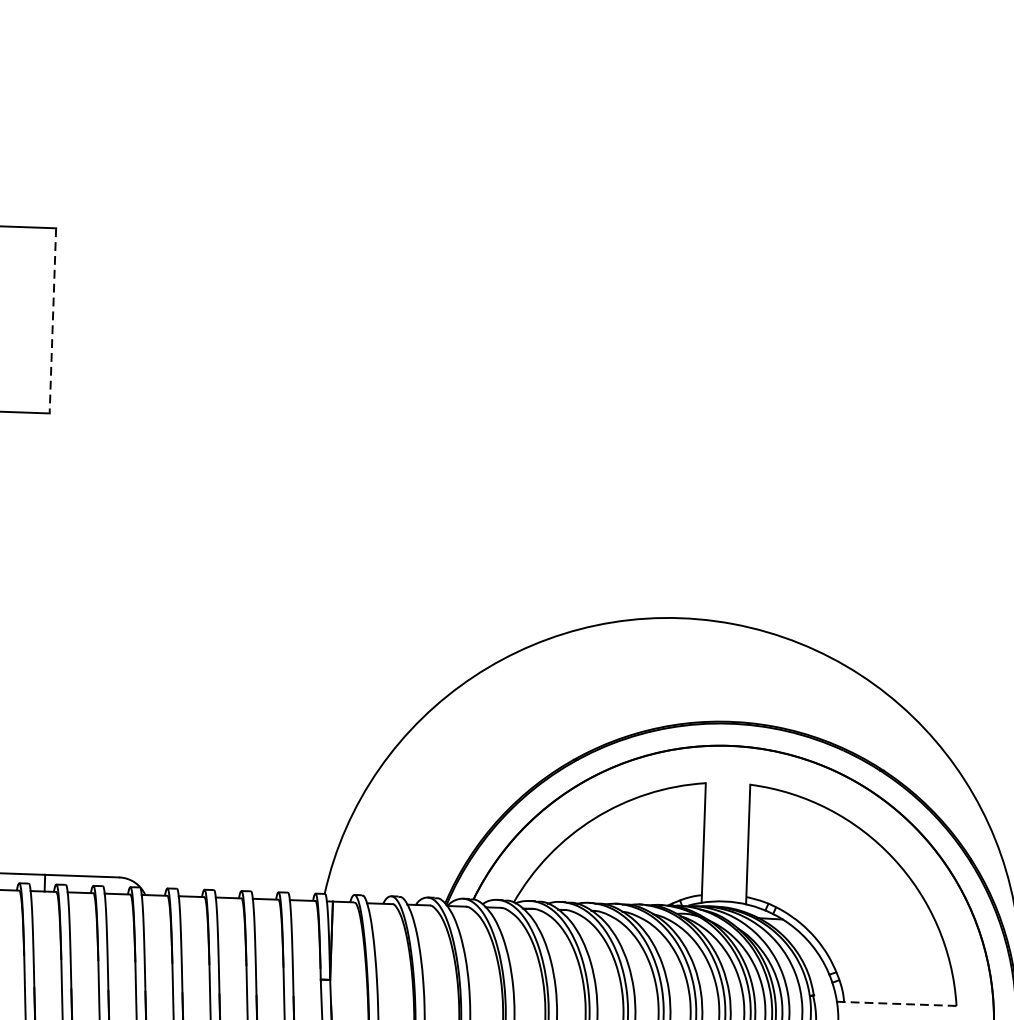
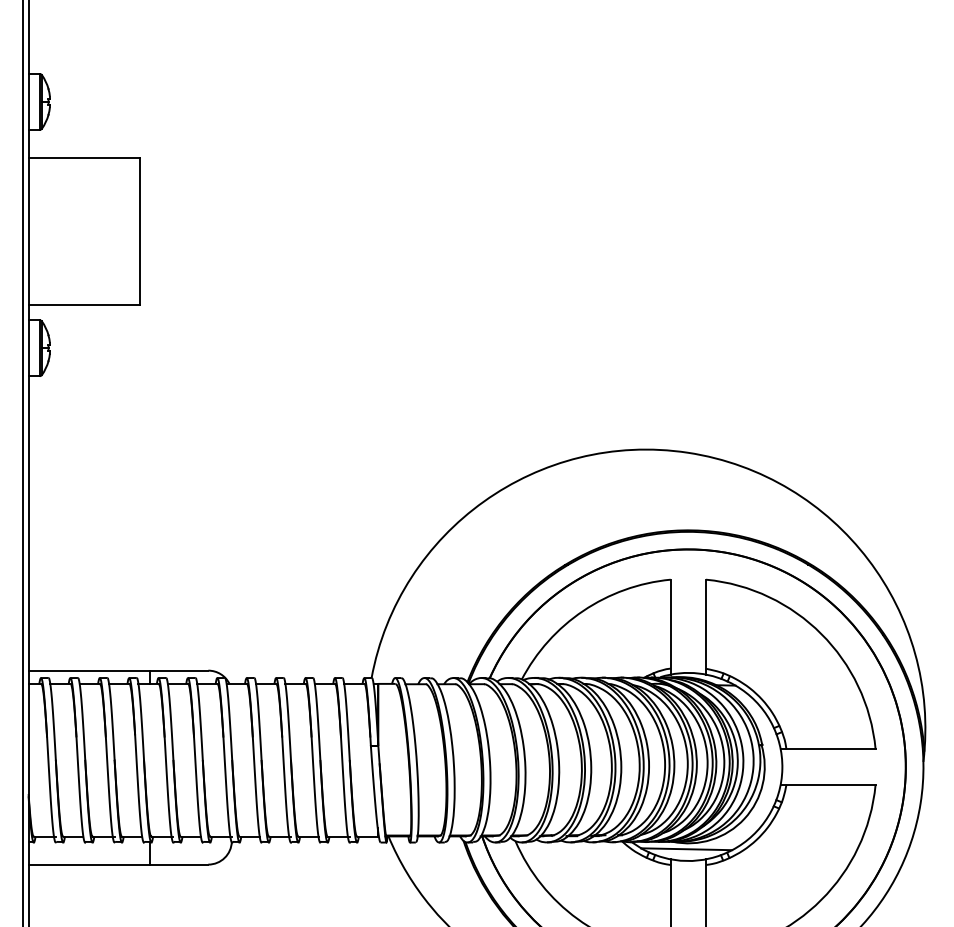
line: (53, 321) -> (140, 231), dashed -> solid
line: (895, 1004) -> (827, 749), dashed -> solid

